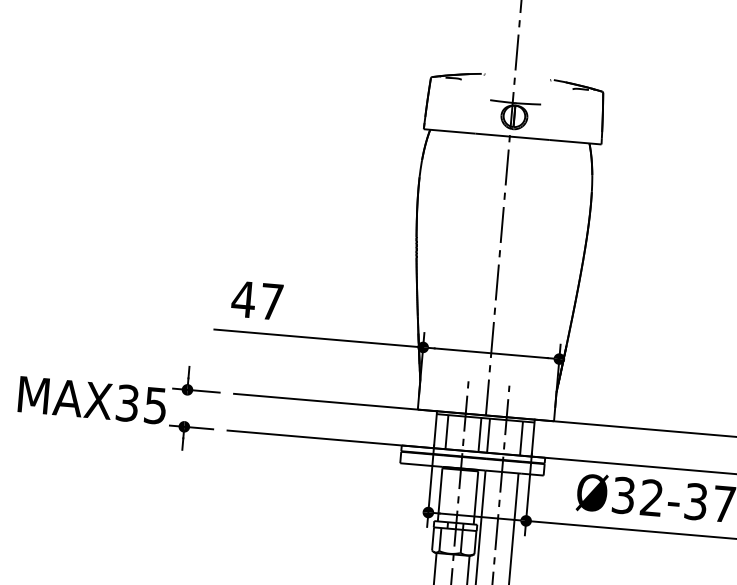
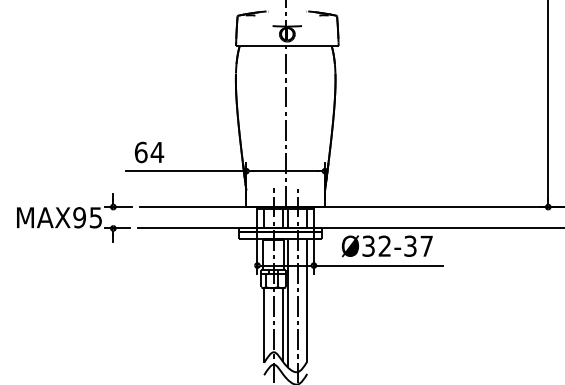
text: (258, 300) -> (149, 152), 47 -> 64
text: (127, 402) -> (79, 217), MAX35 -> MAX95

